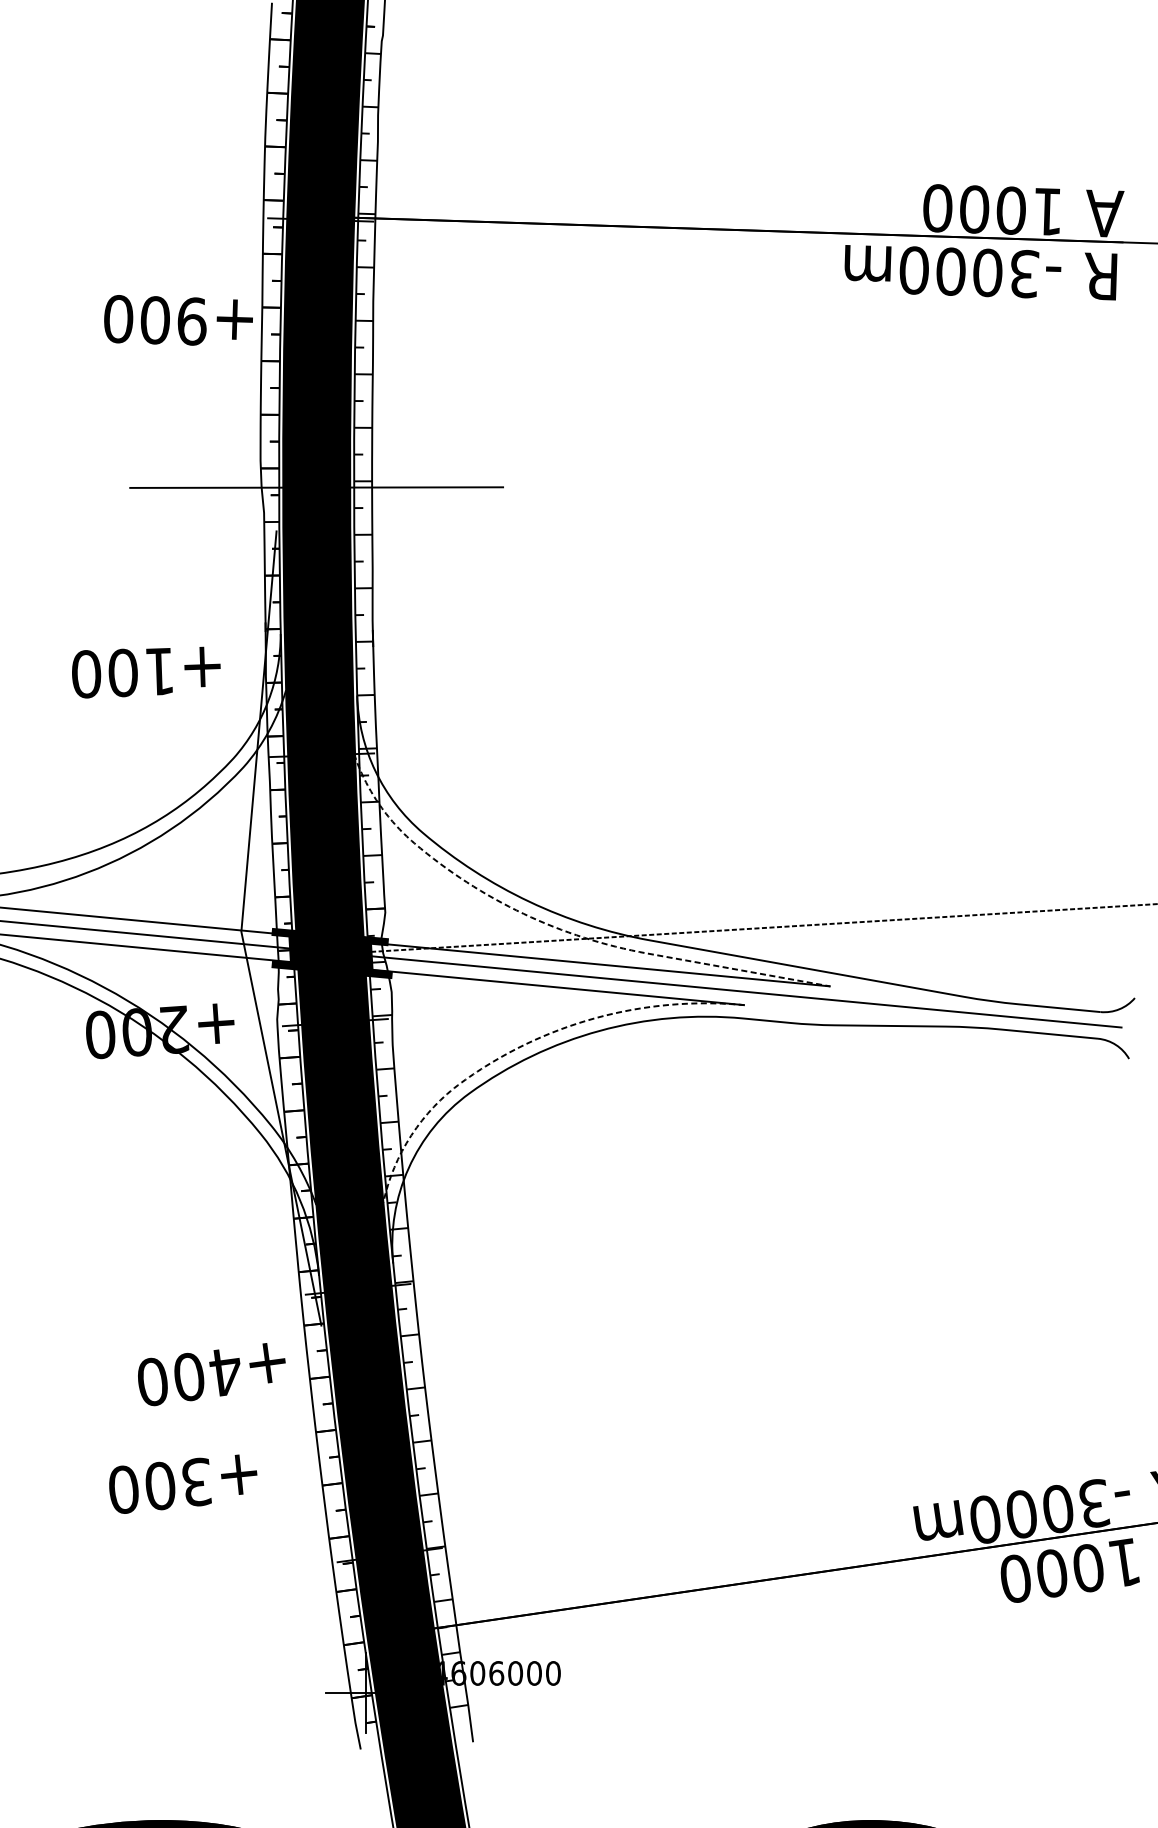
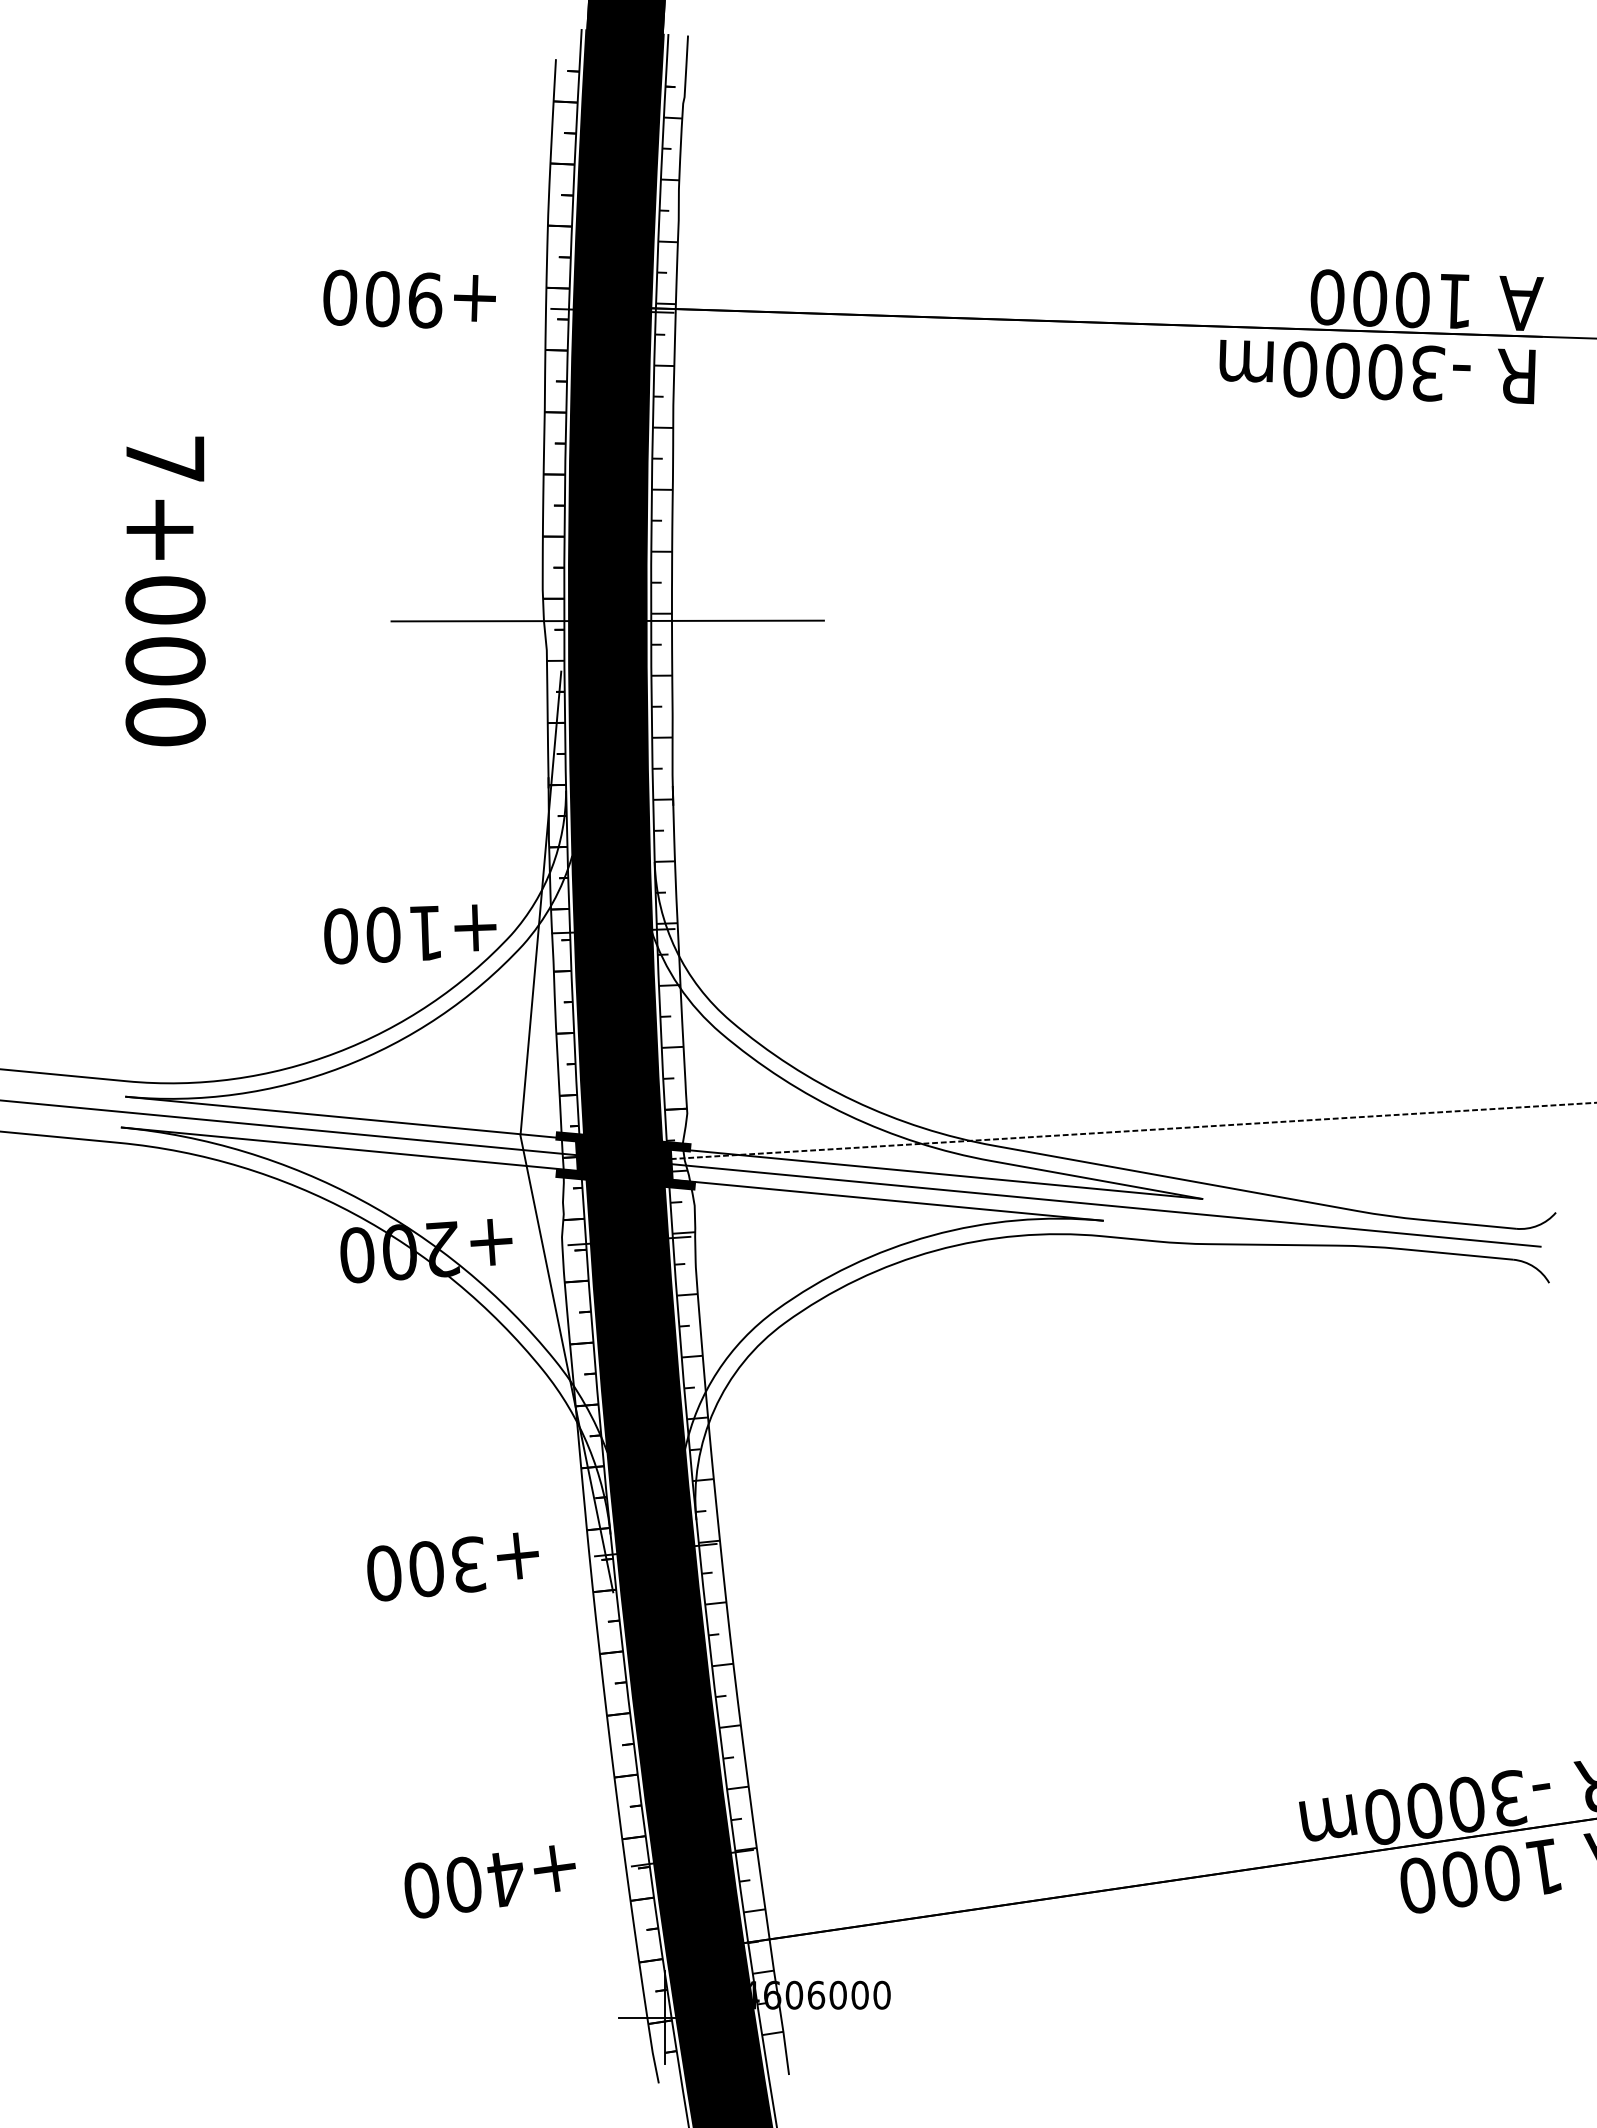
text: (178, 319) -> (409, 298), moved
text: (146, 672) -> (410, 934), moved
line: (553, 927) -> (882, 1130), dashed -> solid
line: (523, 1045) -> (847, 1267), dashed -> solid
text: (211, 1374) -> (489, 1881), moved
text: (182, 1483) -> (452, 1566), moved

